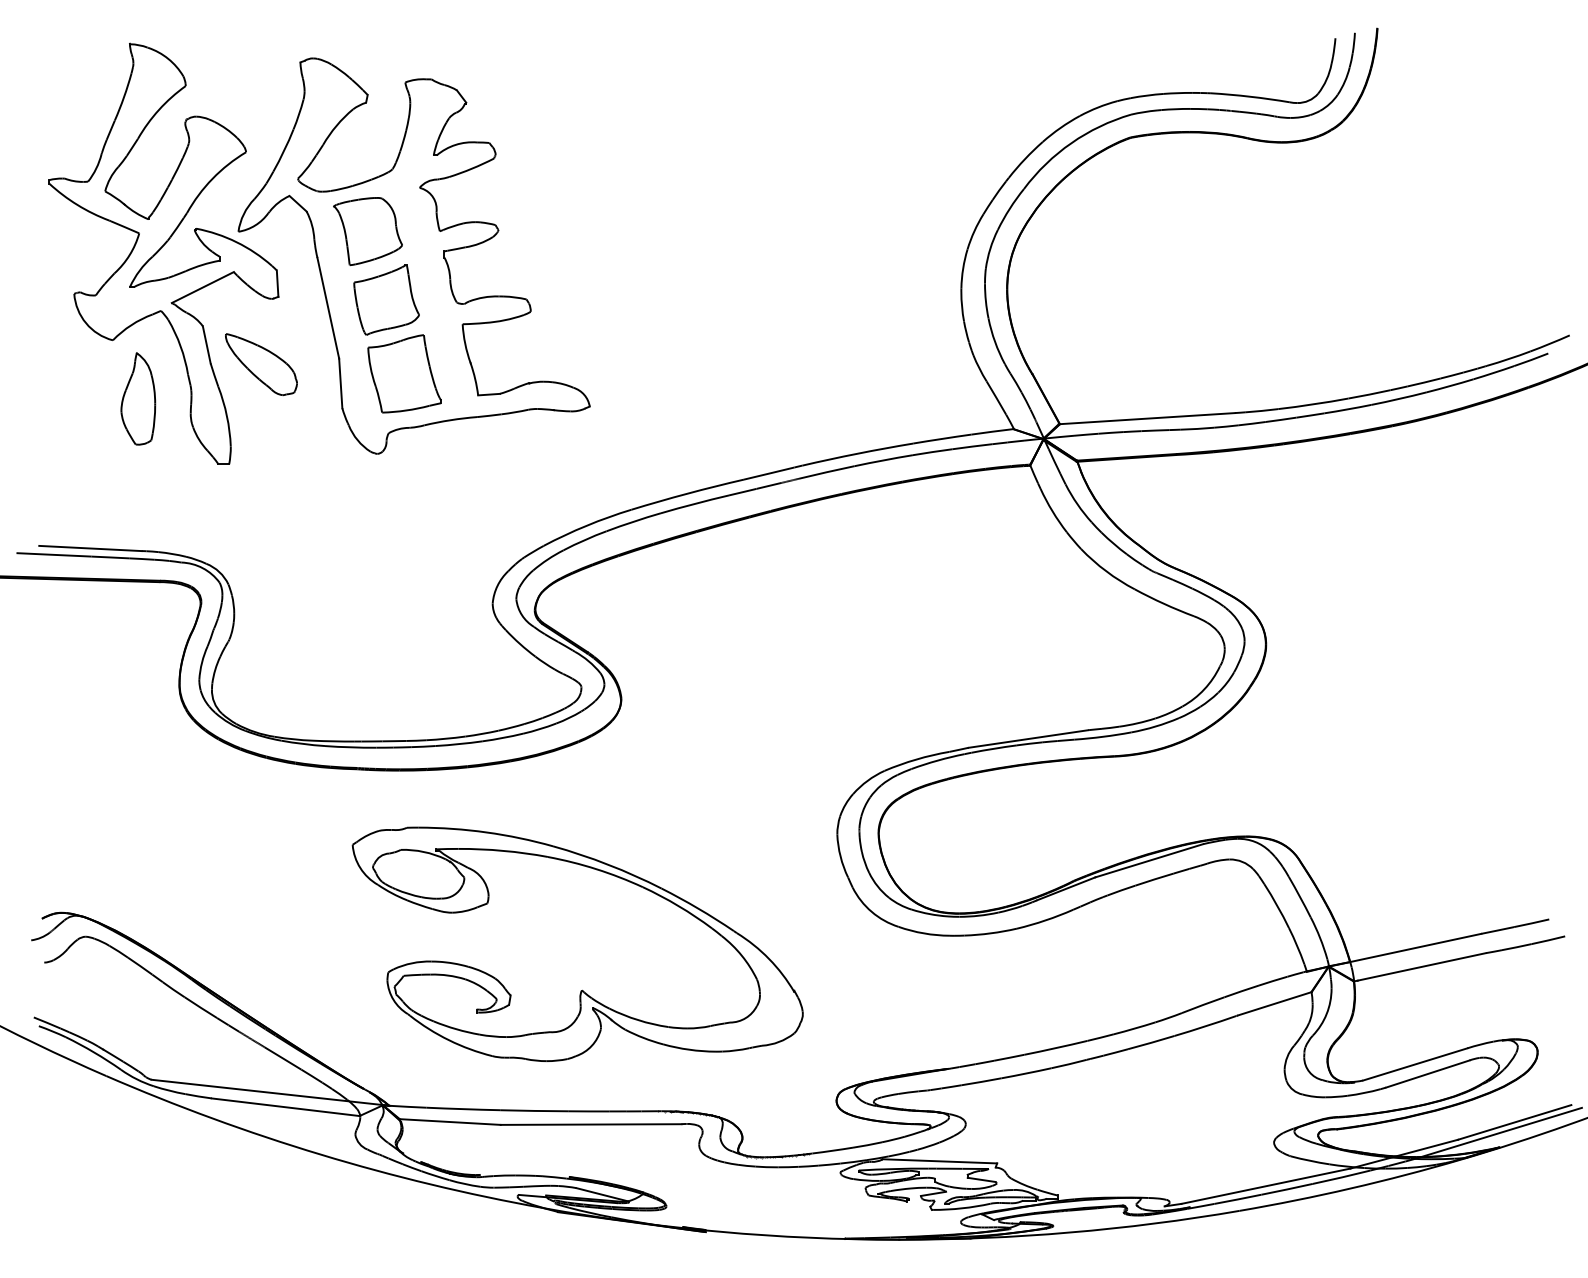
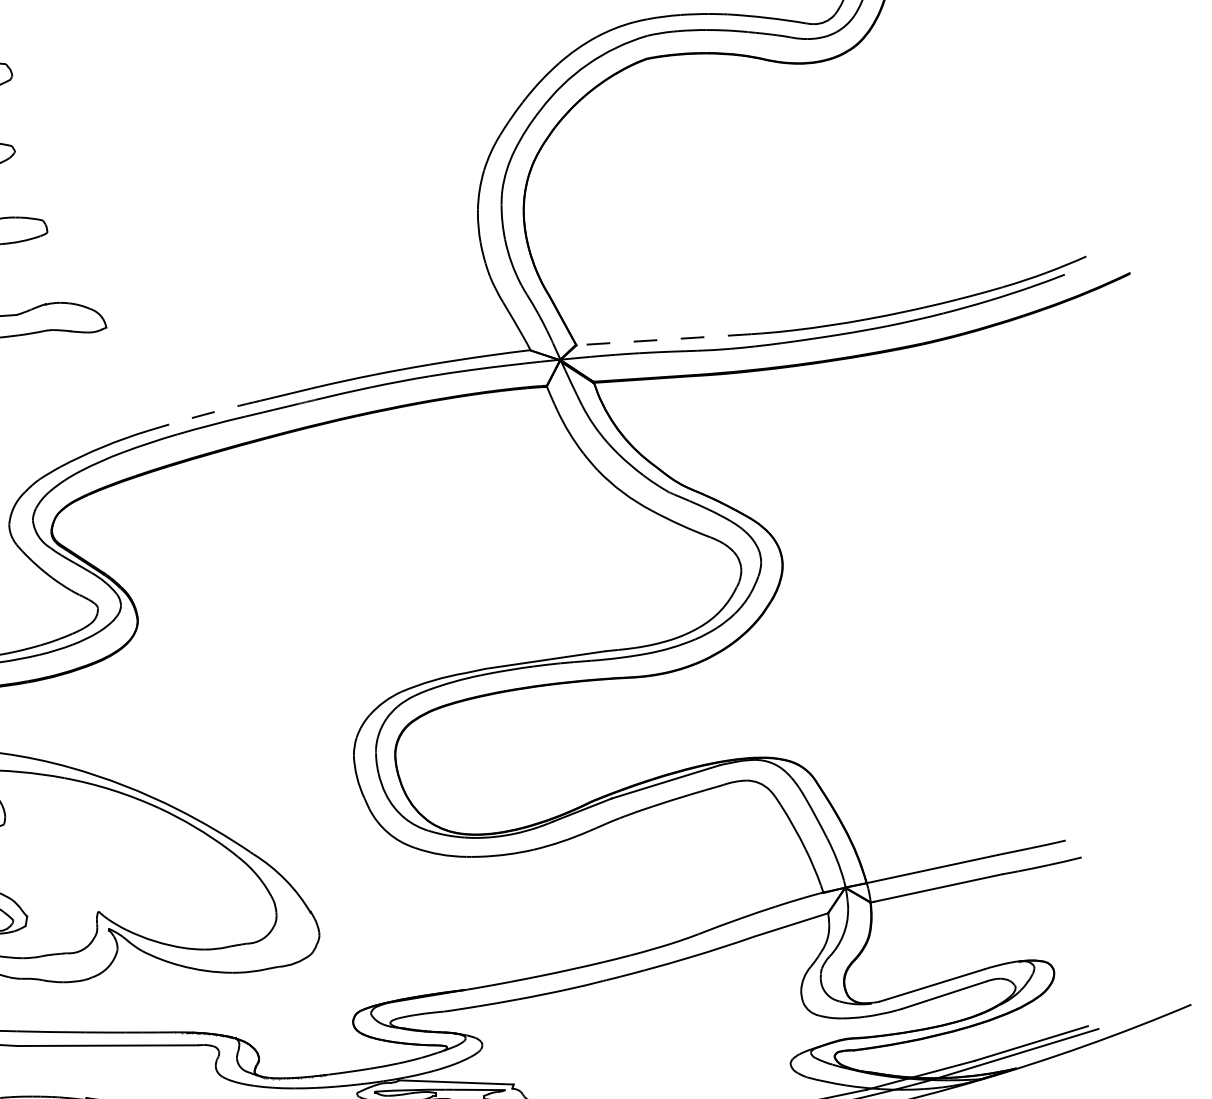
line: (1146, 418) -> (663, 339), solid -> dashed
arc: (687, 493) -> (204, 414), solid -> dashed

